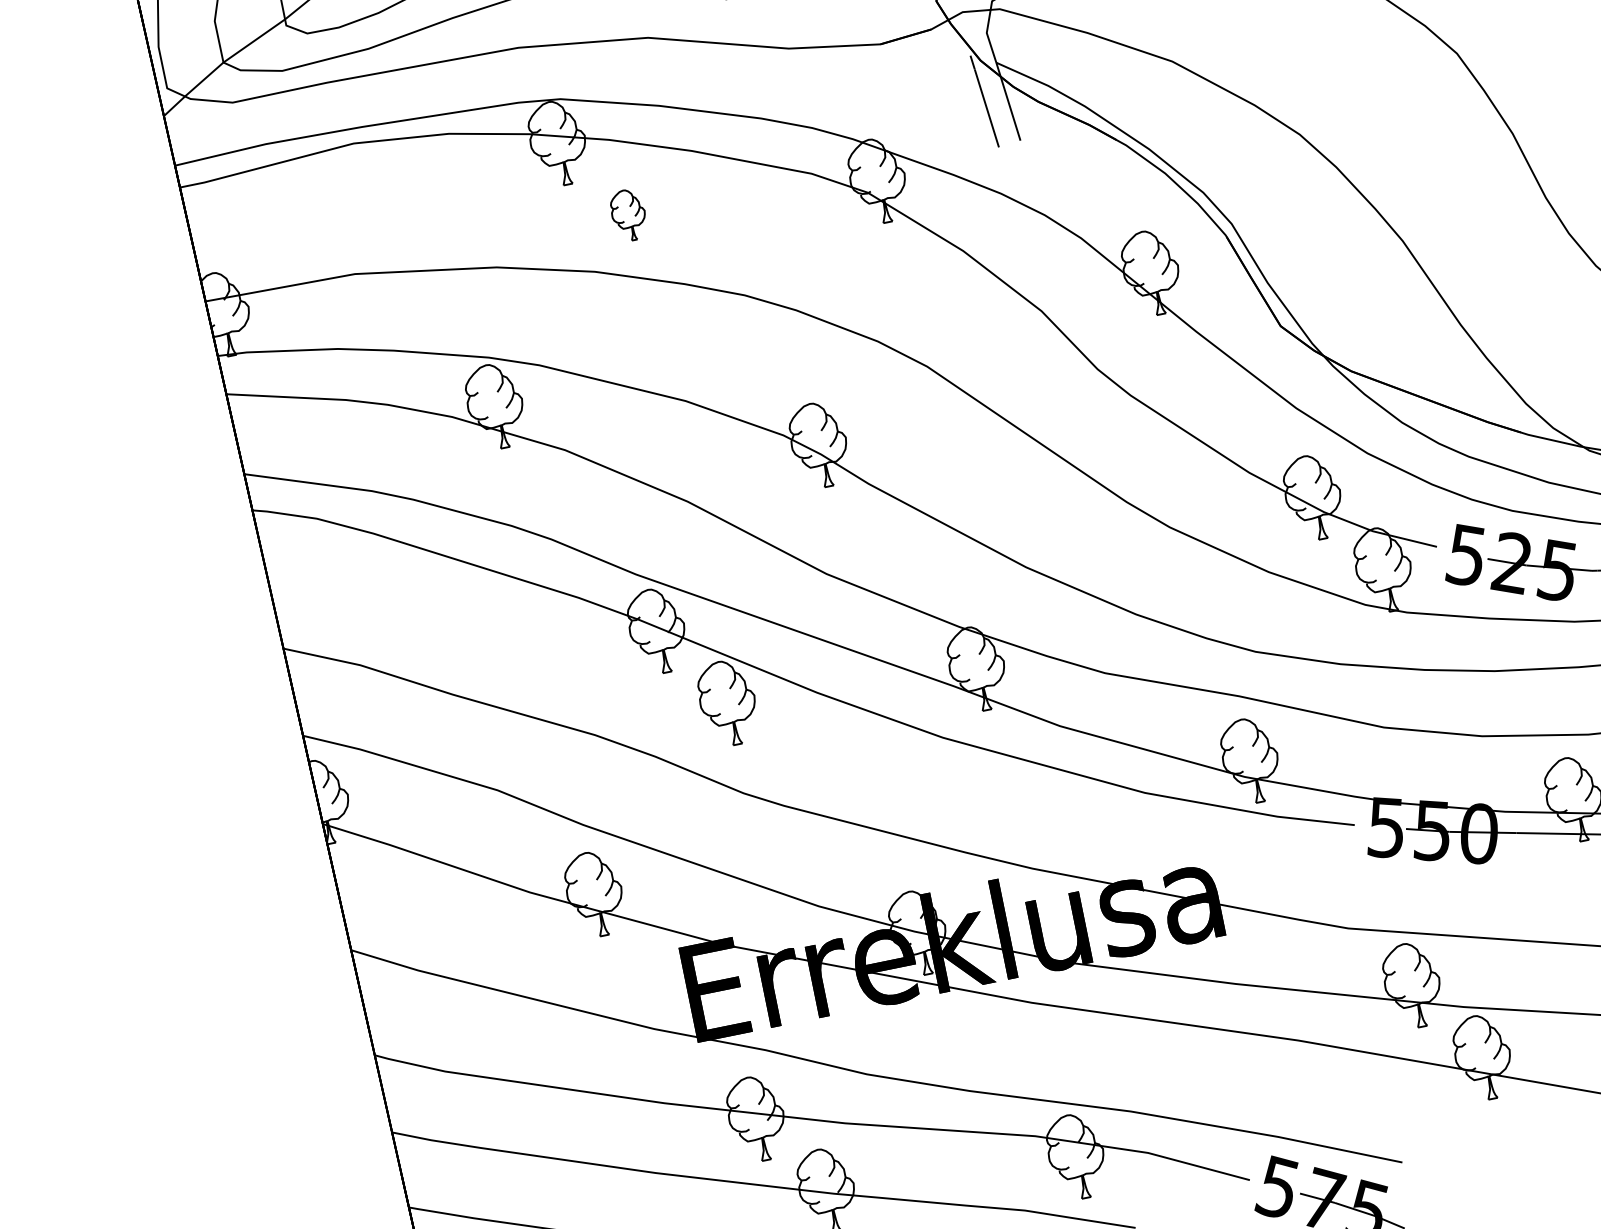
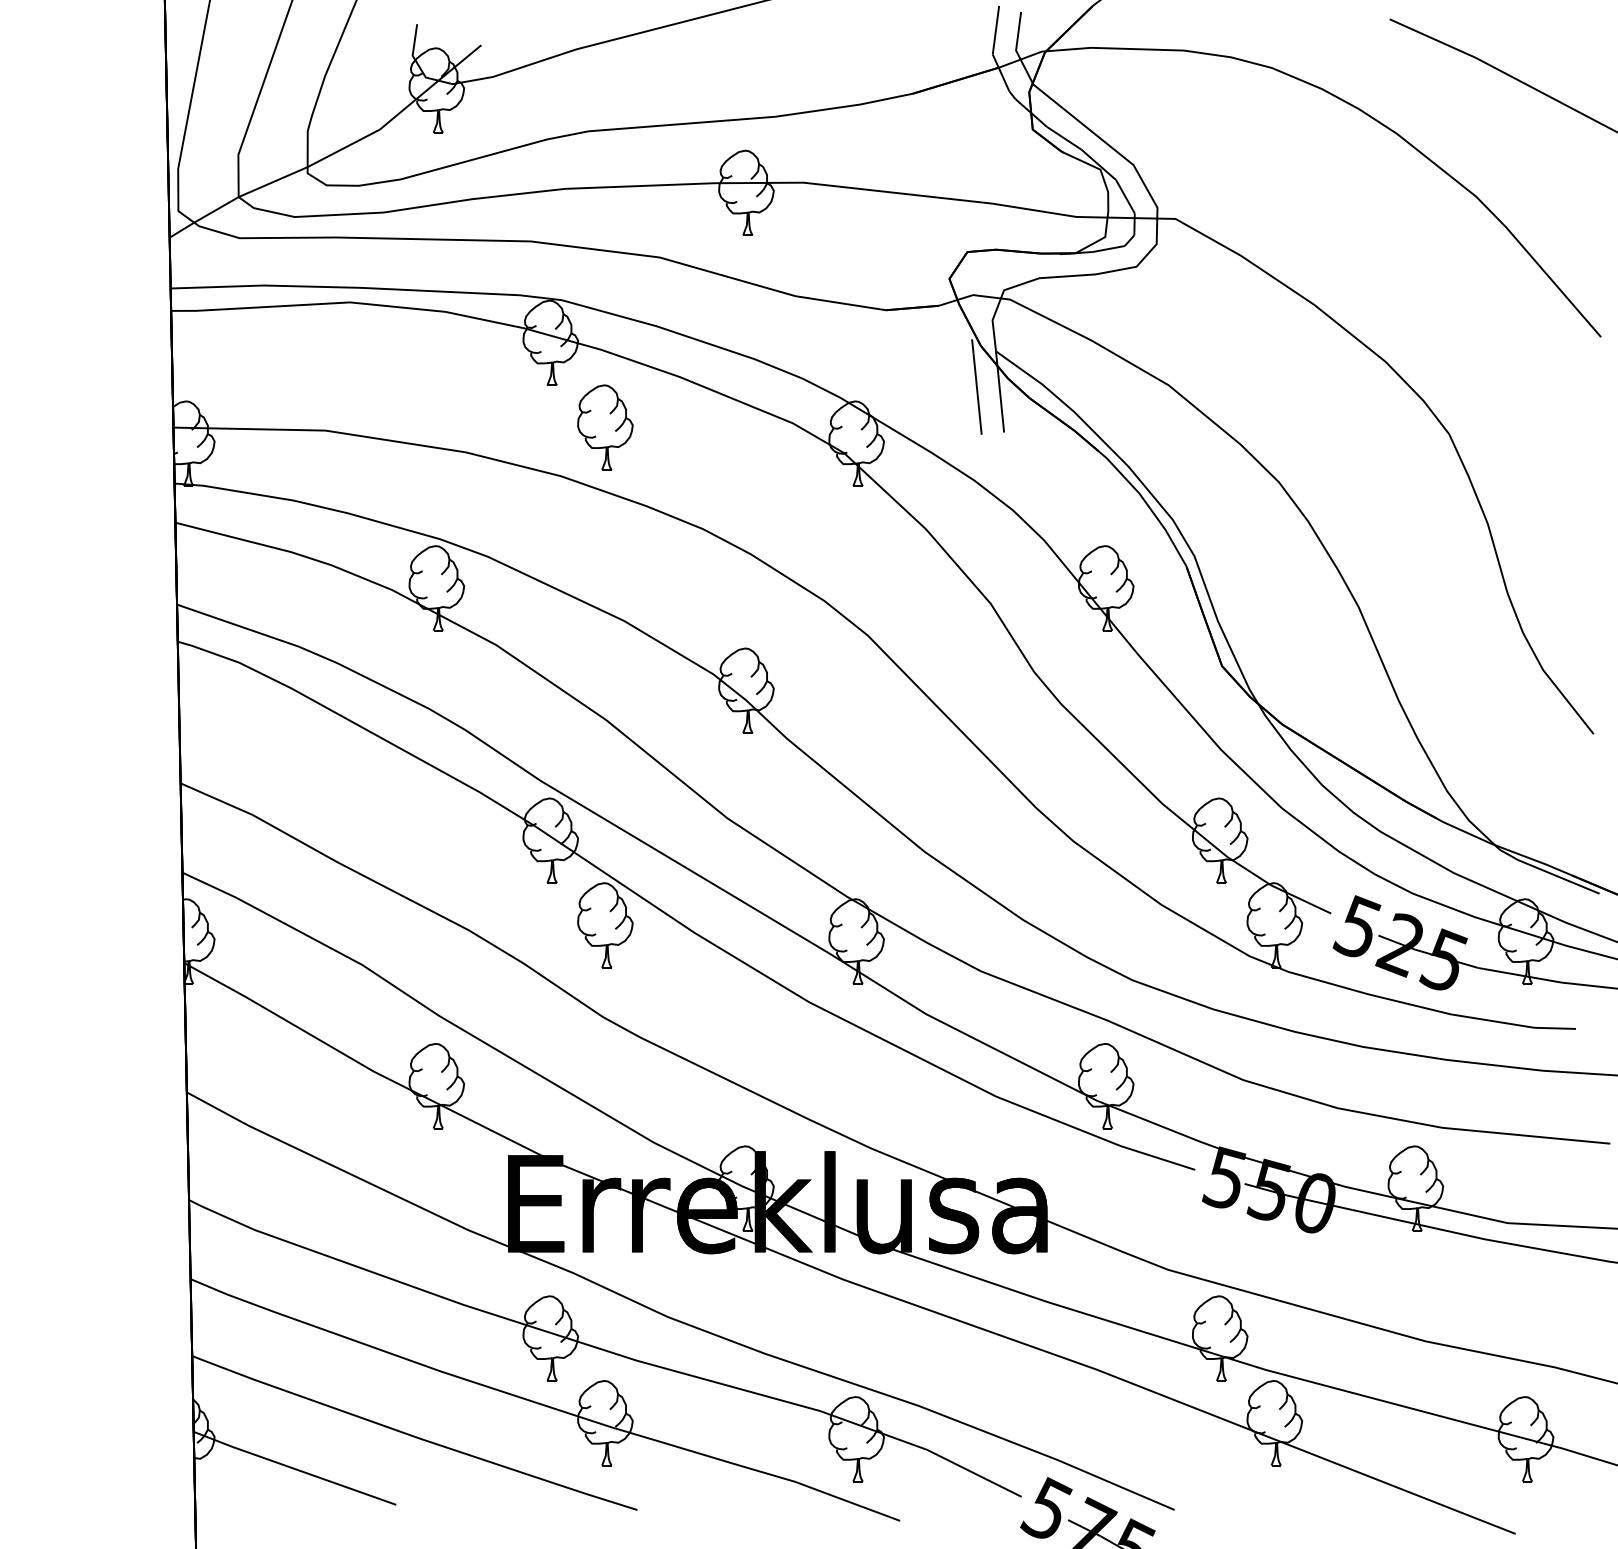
part: (628, 215) -> (605, 427), size x1.67

